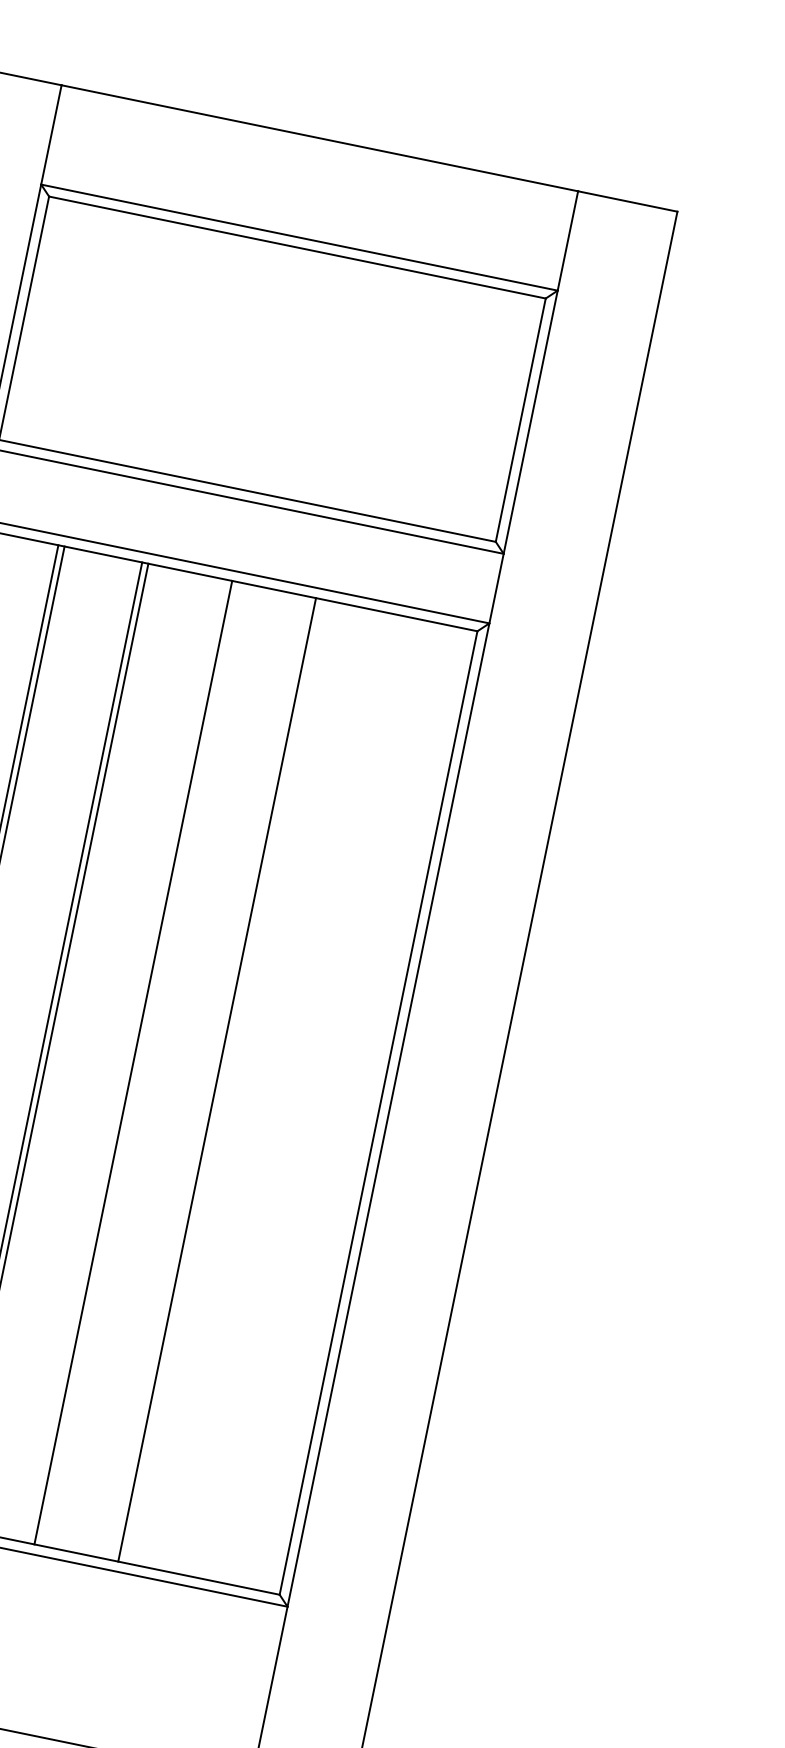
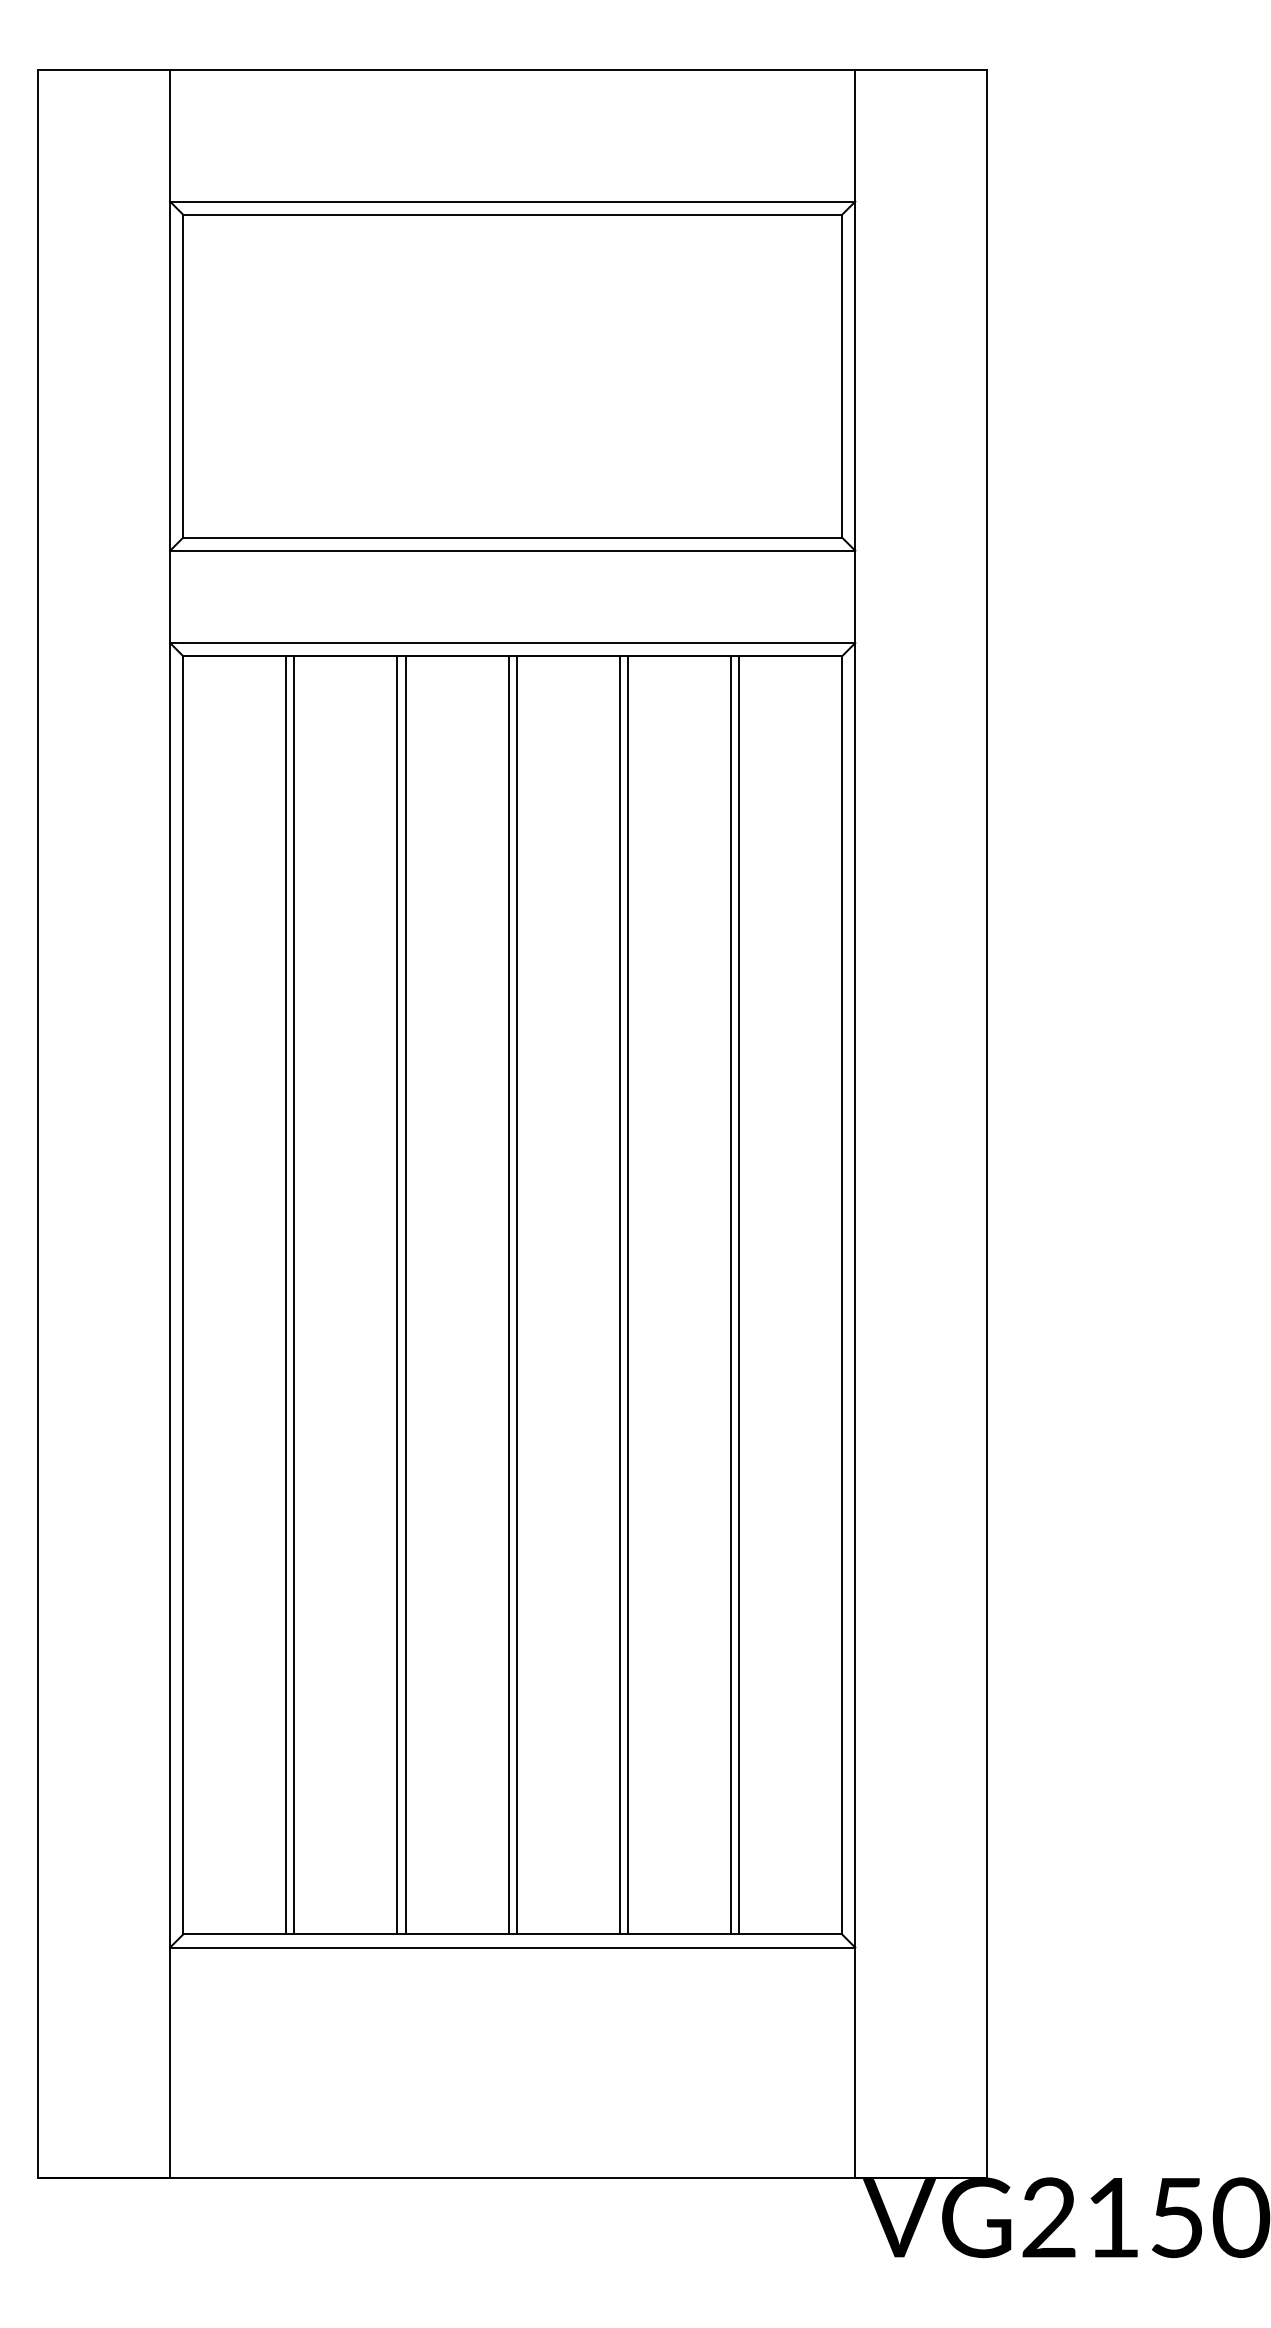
line: (127, 1061) -> (508, 1295), added
line: (210, 1078) -> (619, 1295), added
line: (294, 1095) -> (730, 1295), added
line: (301, 1097) -> (739, 1295), added

